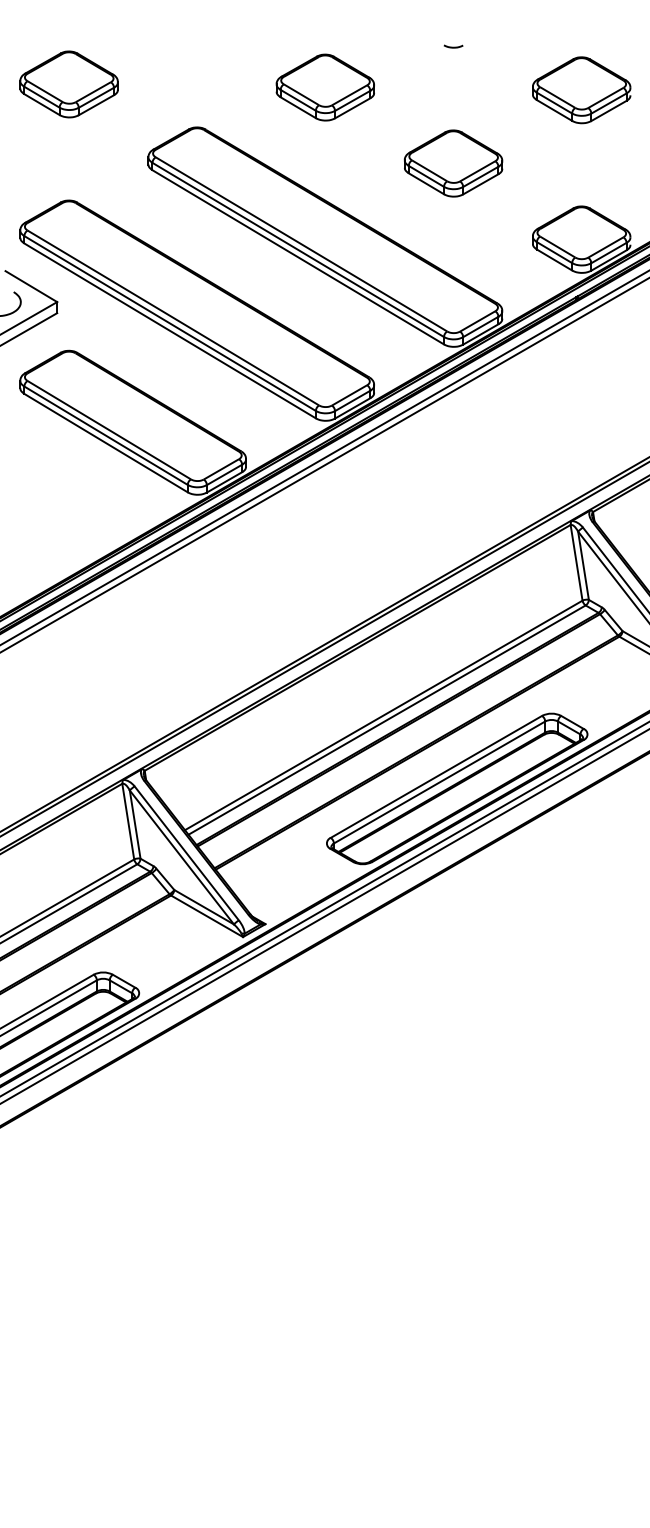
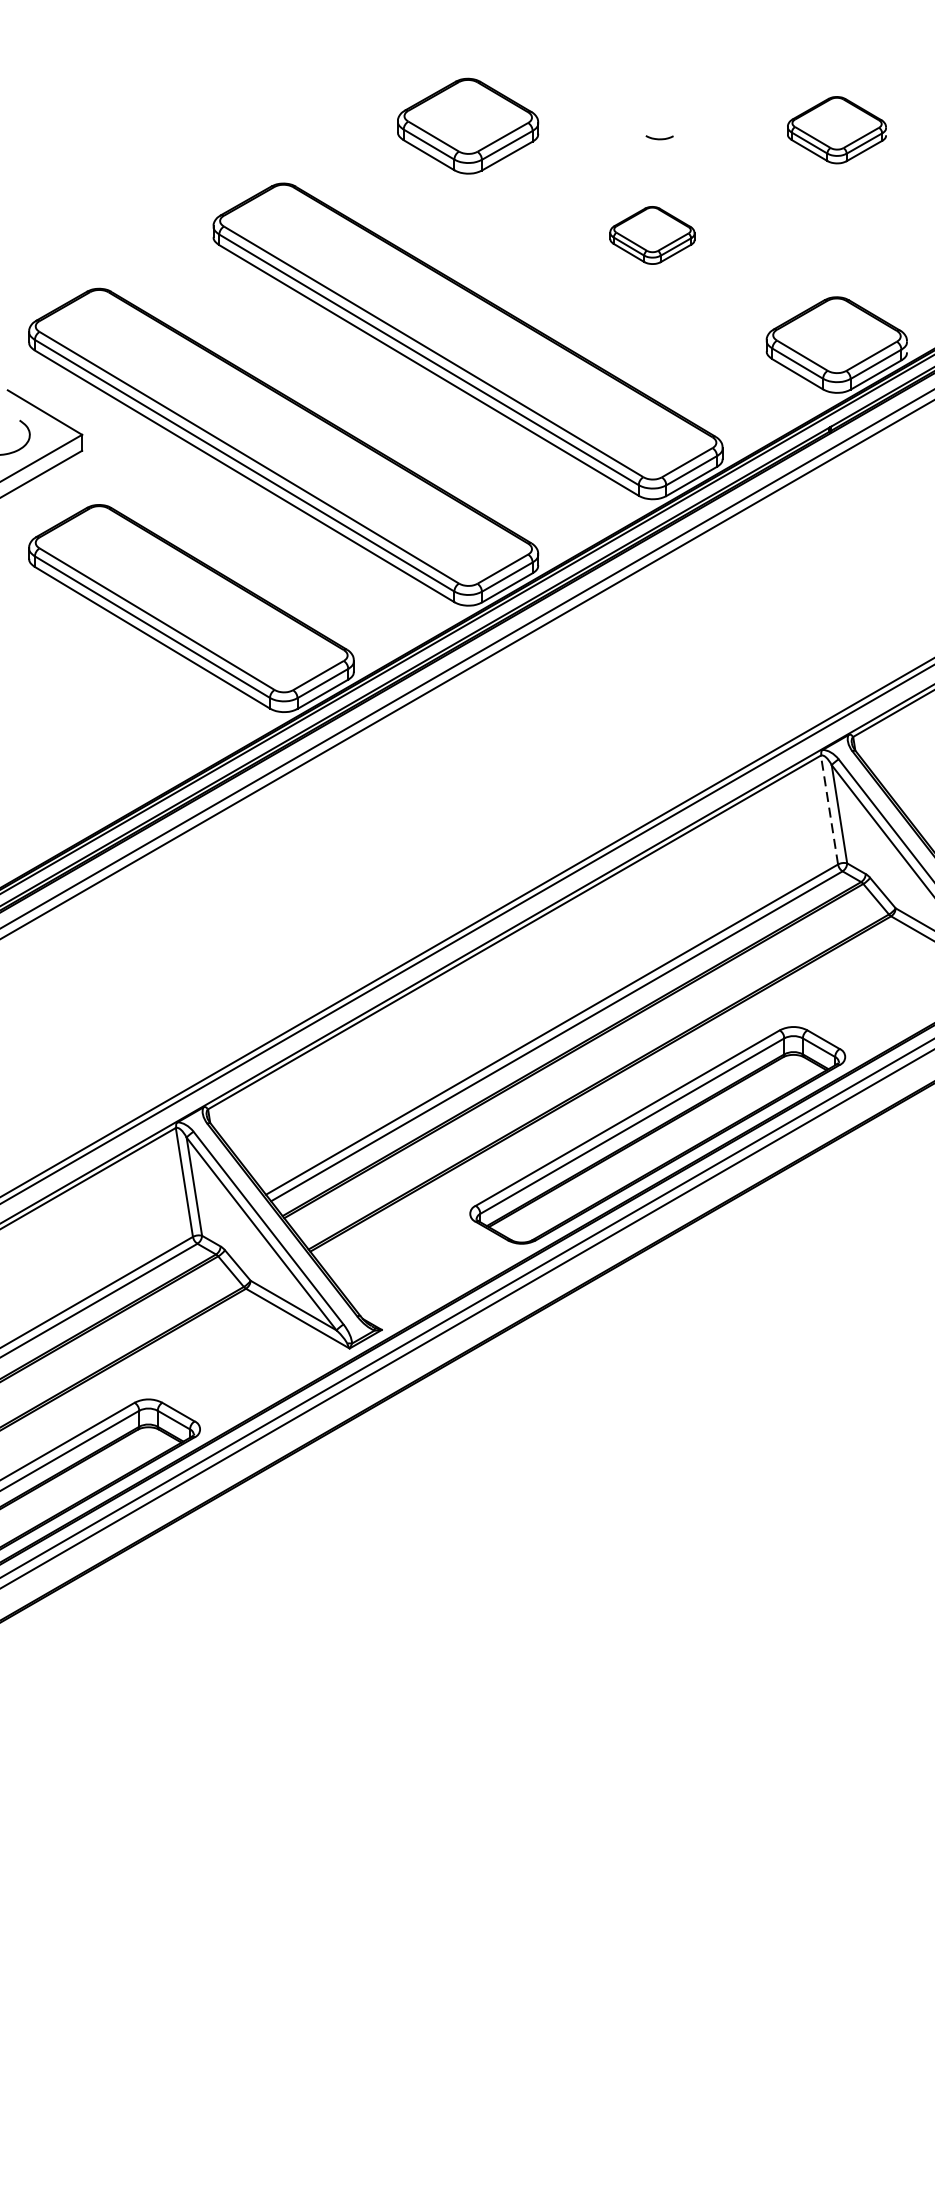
curve: (453, 46) -> (659, 137), moved
part: (68, 84) -> (98, 121), removed
part: (581, 90) -> (836, 130), size x0.7
part: (453, 163) -> (652, 235), size x0.6
line: (576, 562) -> (829, 809), solid -> dashed

